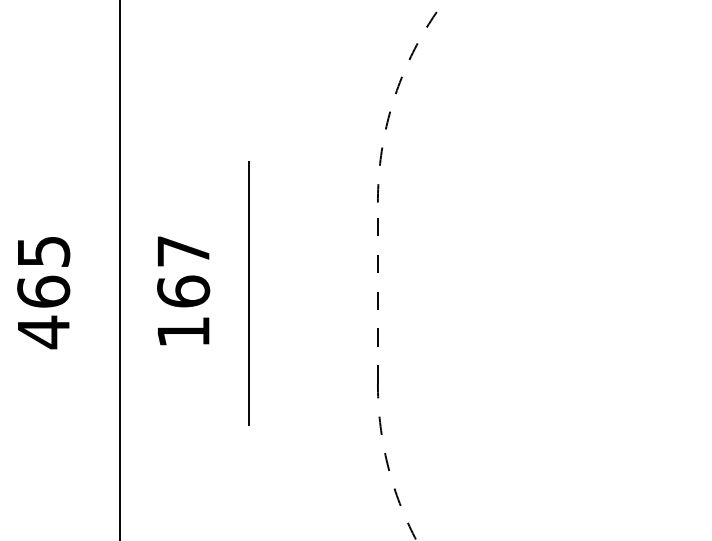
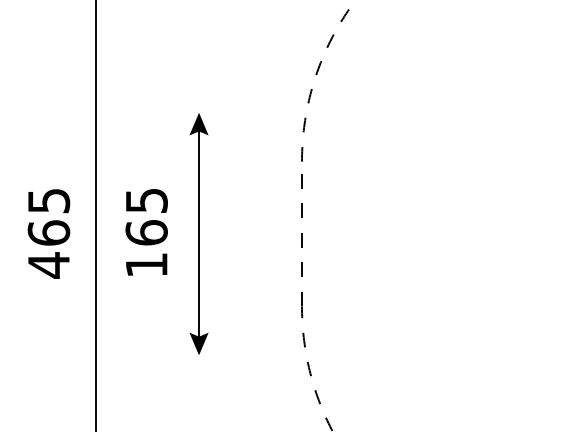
fill: (248, 154) -> (198, 123), added
text: (183, 251) -> (146, 200), 167 -> 165
text: (43, 292) -> (48, 233), moved
fill: (248, 430) -> (198, 343), added

